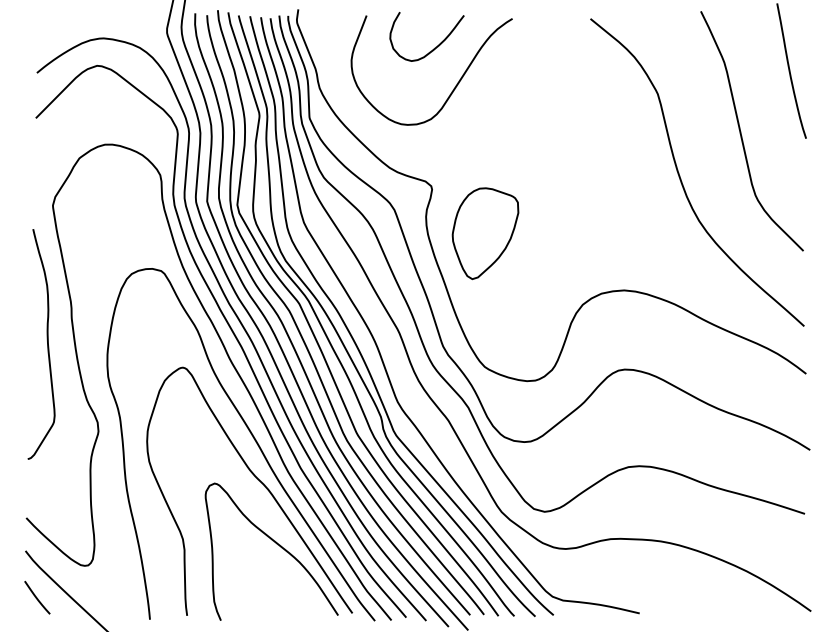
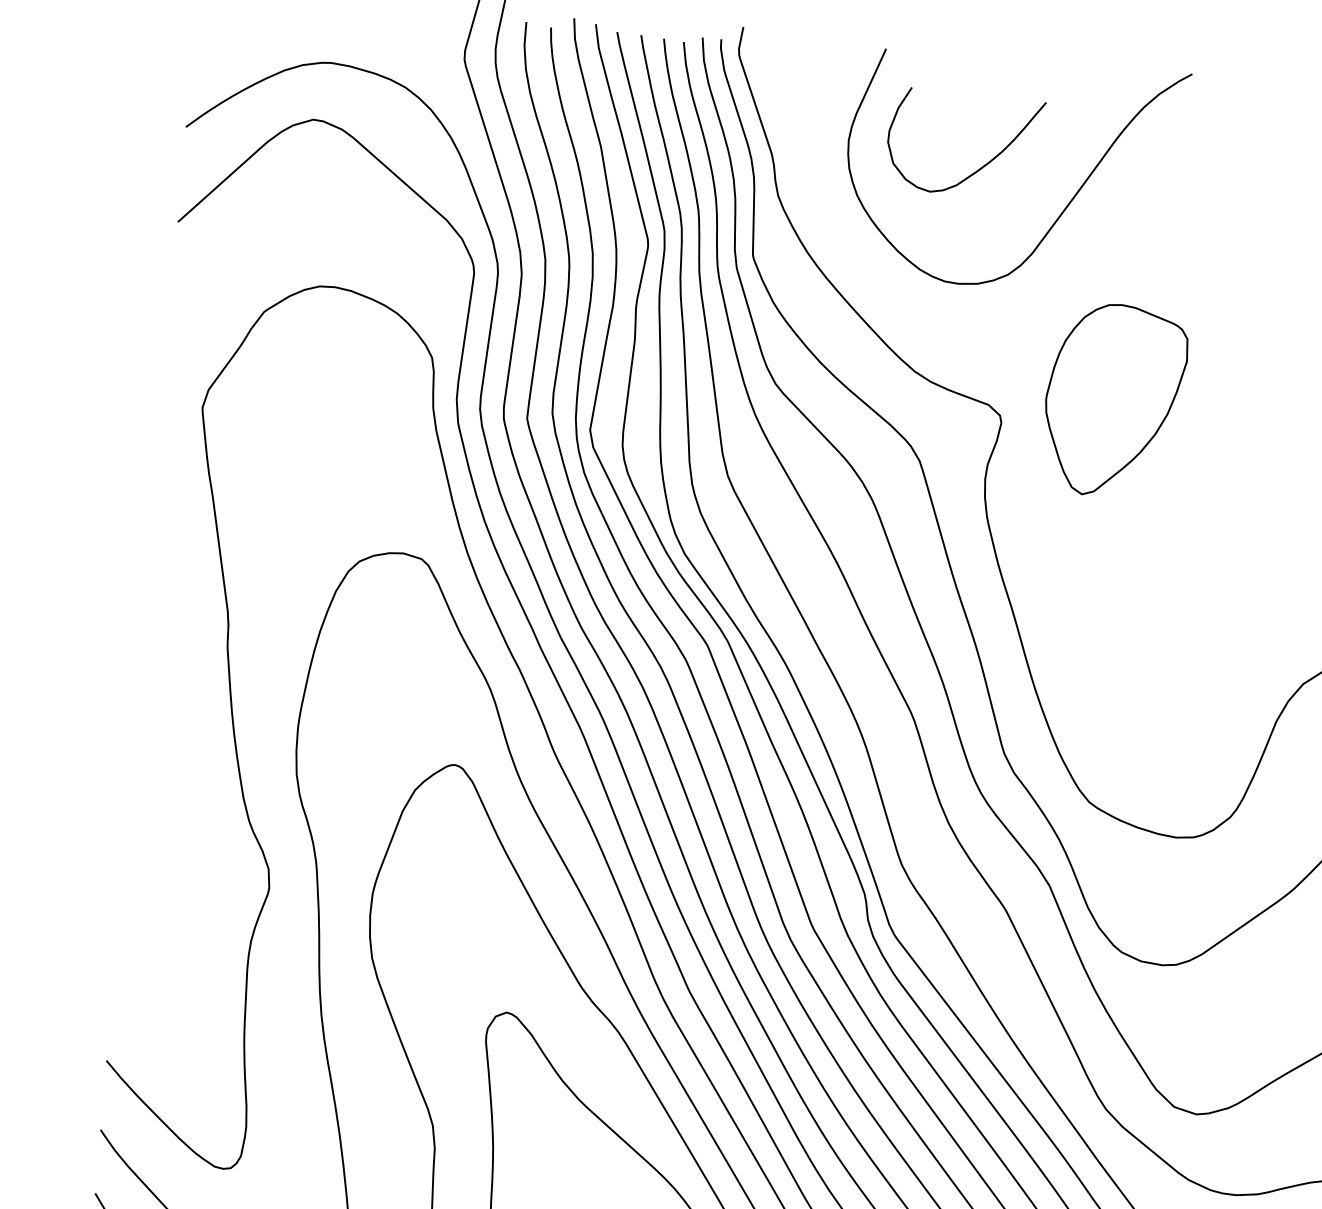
curve: (434, 47) -> (979, 166), moved
part: (485, 233) -> (1115, 400), moved
curve: (47, 344) -> (173, 698), removed

